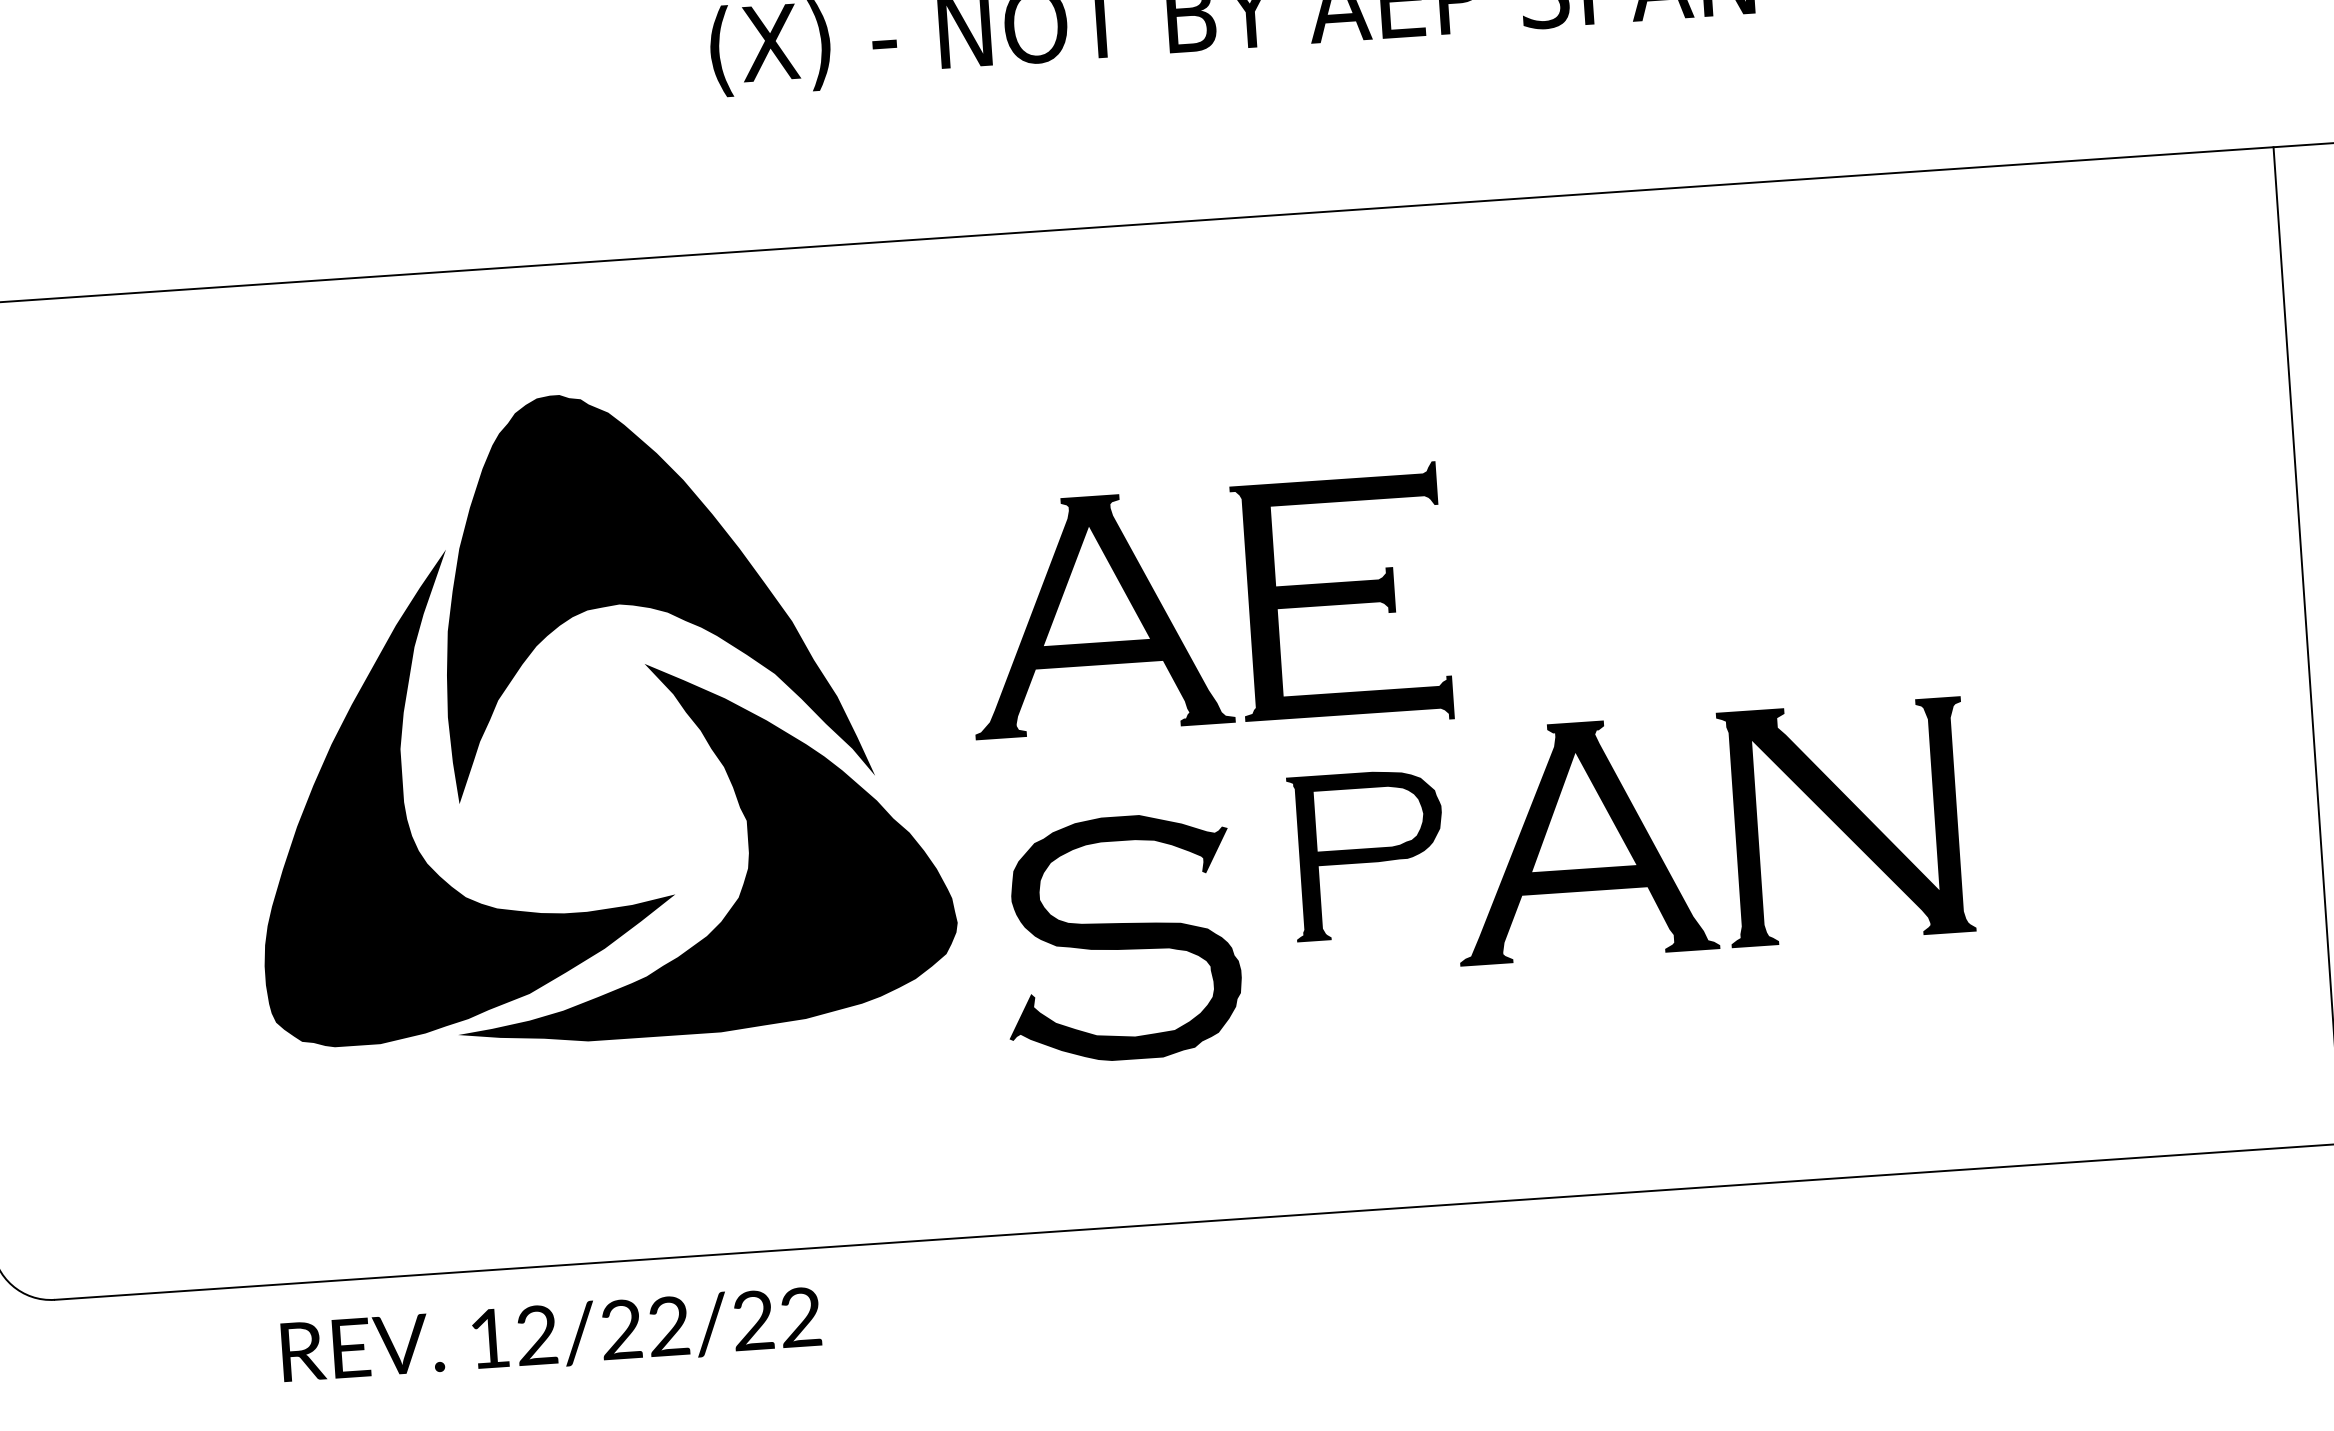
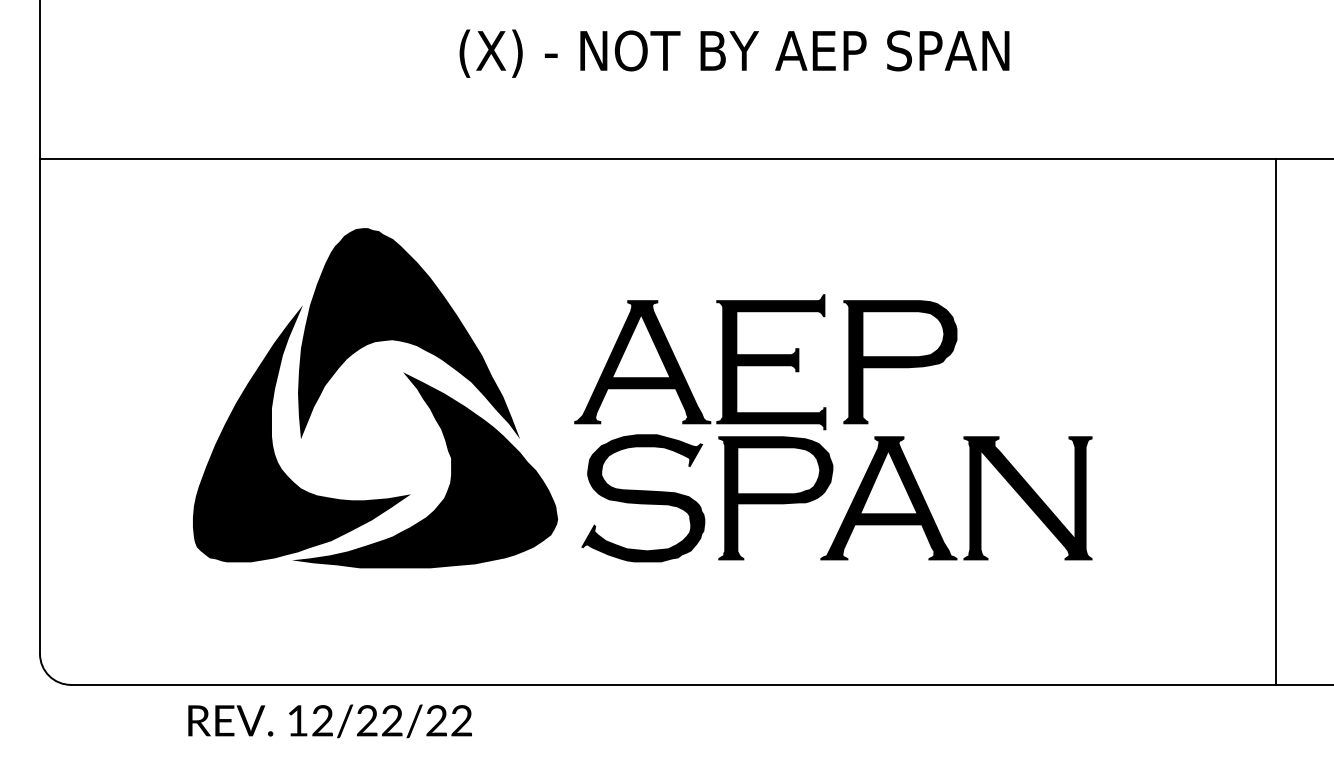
part: (1586, 581) -> (900, 362), added
part: (1367, 855) -> (775, 498), size x1.43
part: (1121, 938) -> (643, 498), moved

